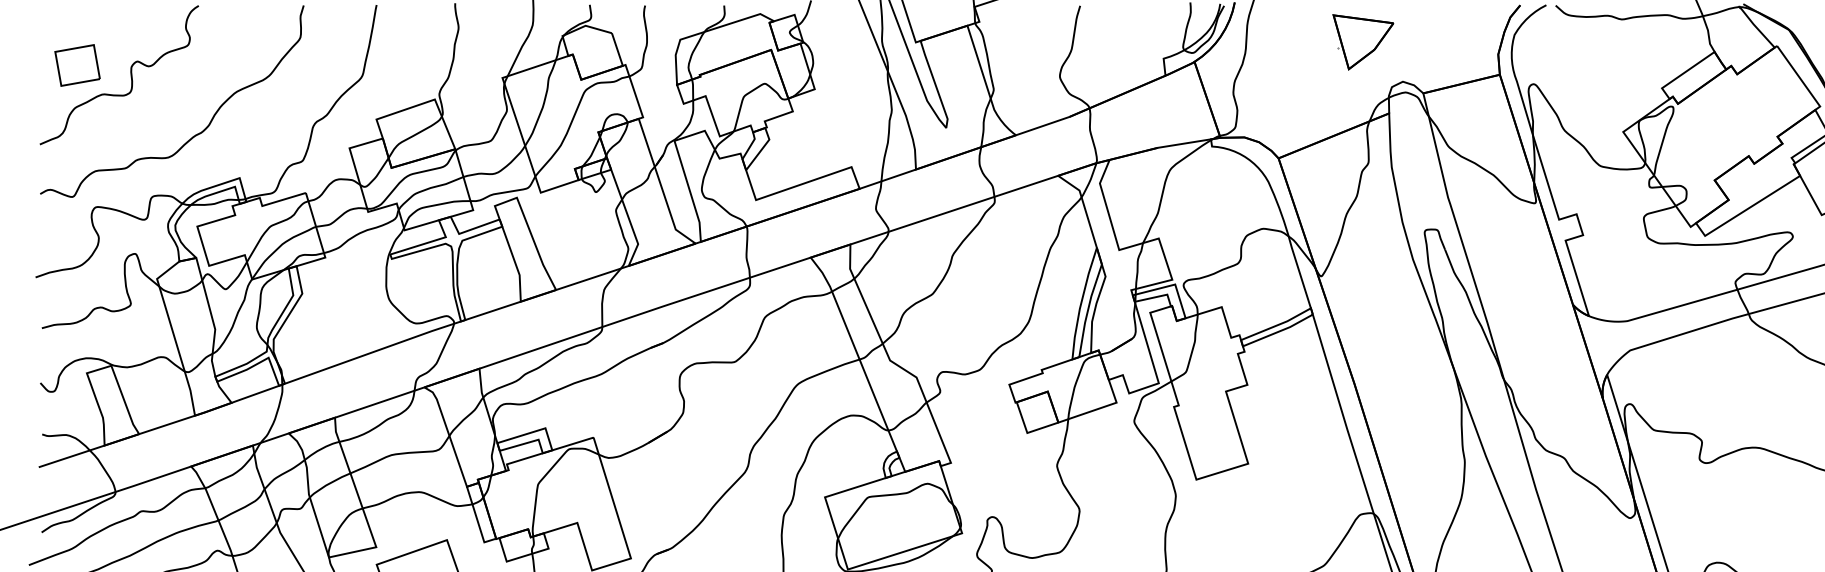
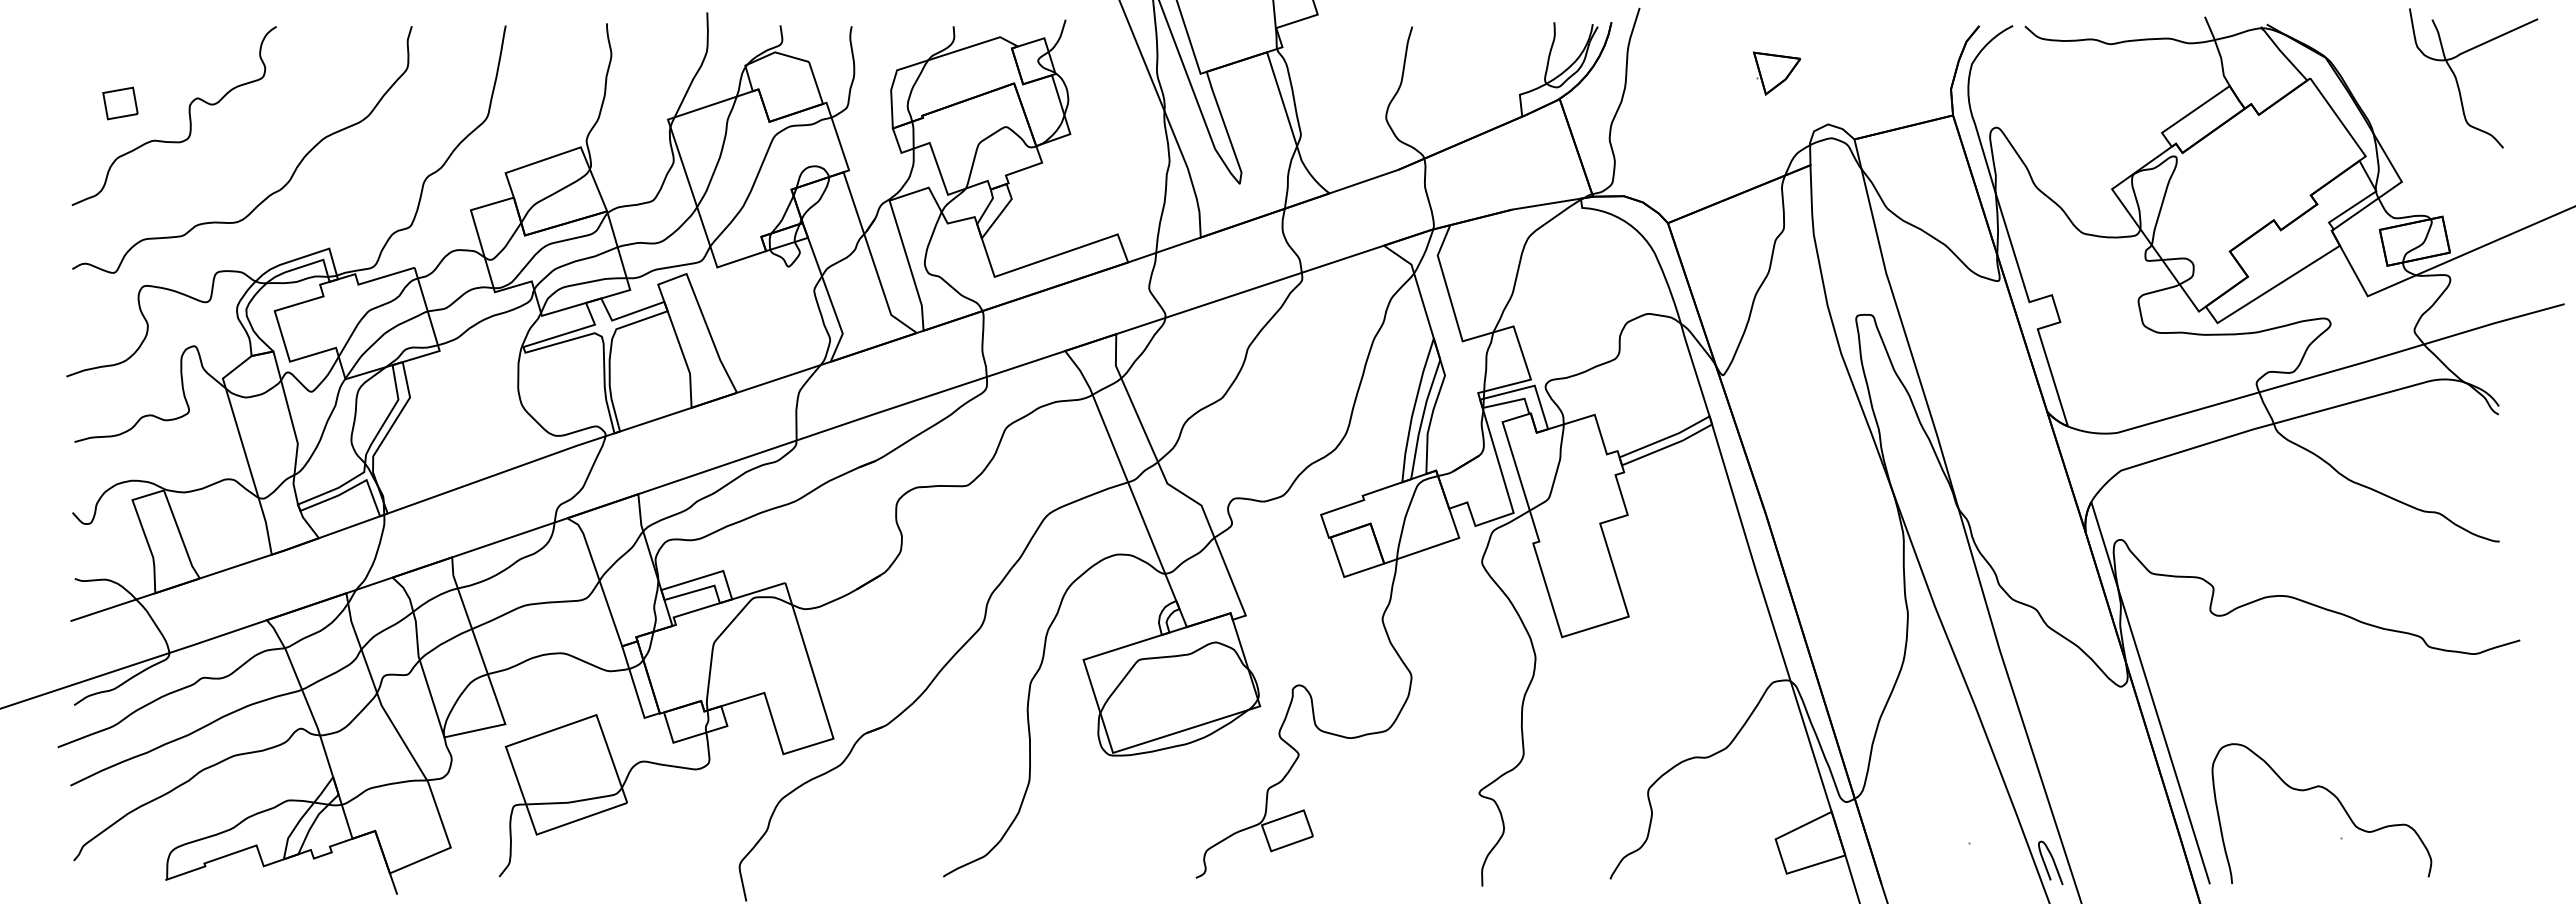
part: (1362, 42) -> (1776, 73), size x0.6
part: (77, 65) -> (120, 103), size x0.6

